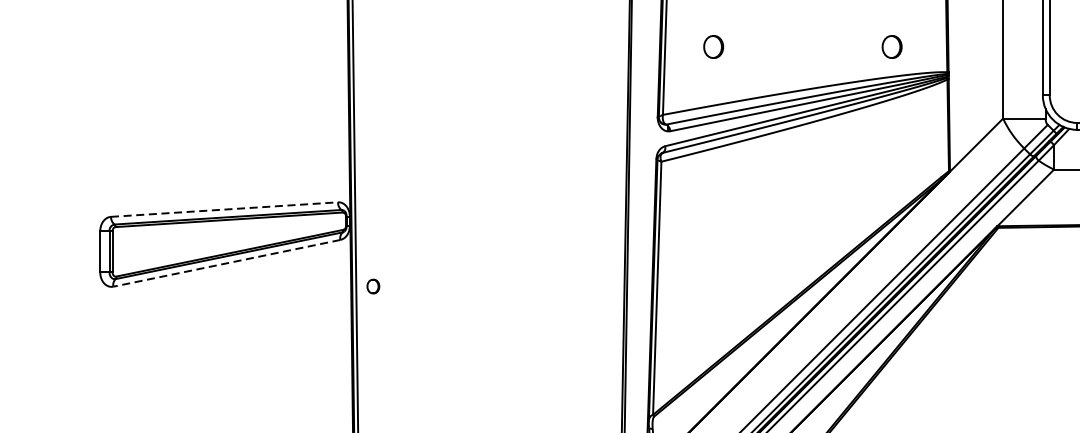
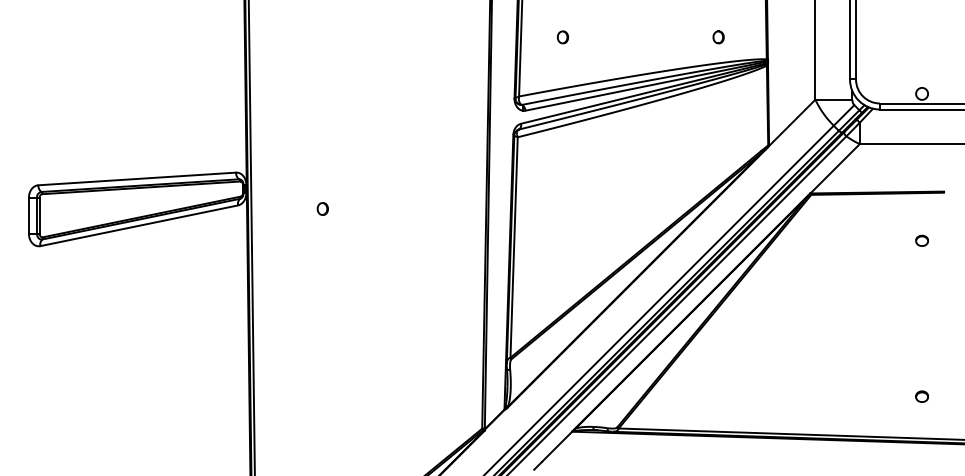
part: (712, 47) -> (562, 37), size x0.62
part: (891, 47) -> (718, 37), size x0.62
line: (224, 209) -> (137, 178), dashed -> solid
line: (227, 263) -> (139, 225), dashed -> solid
part: (372, 285) -> (322, 208), moved

